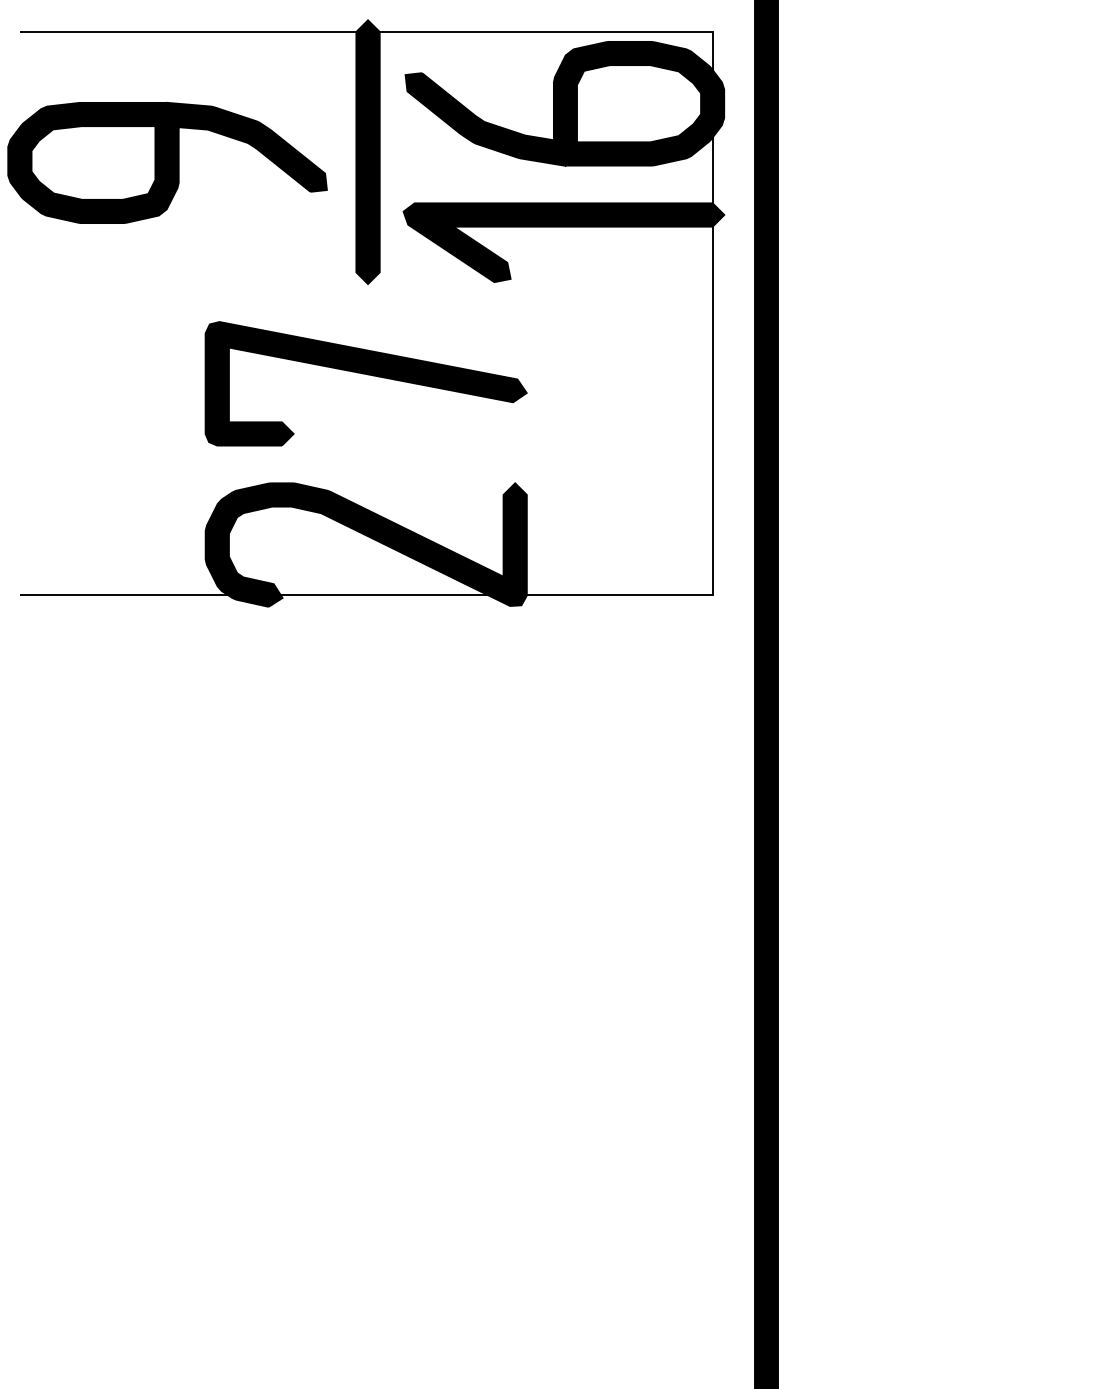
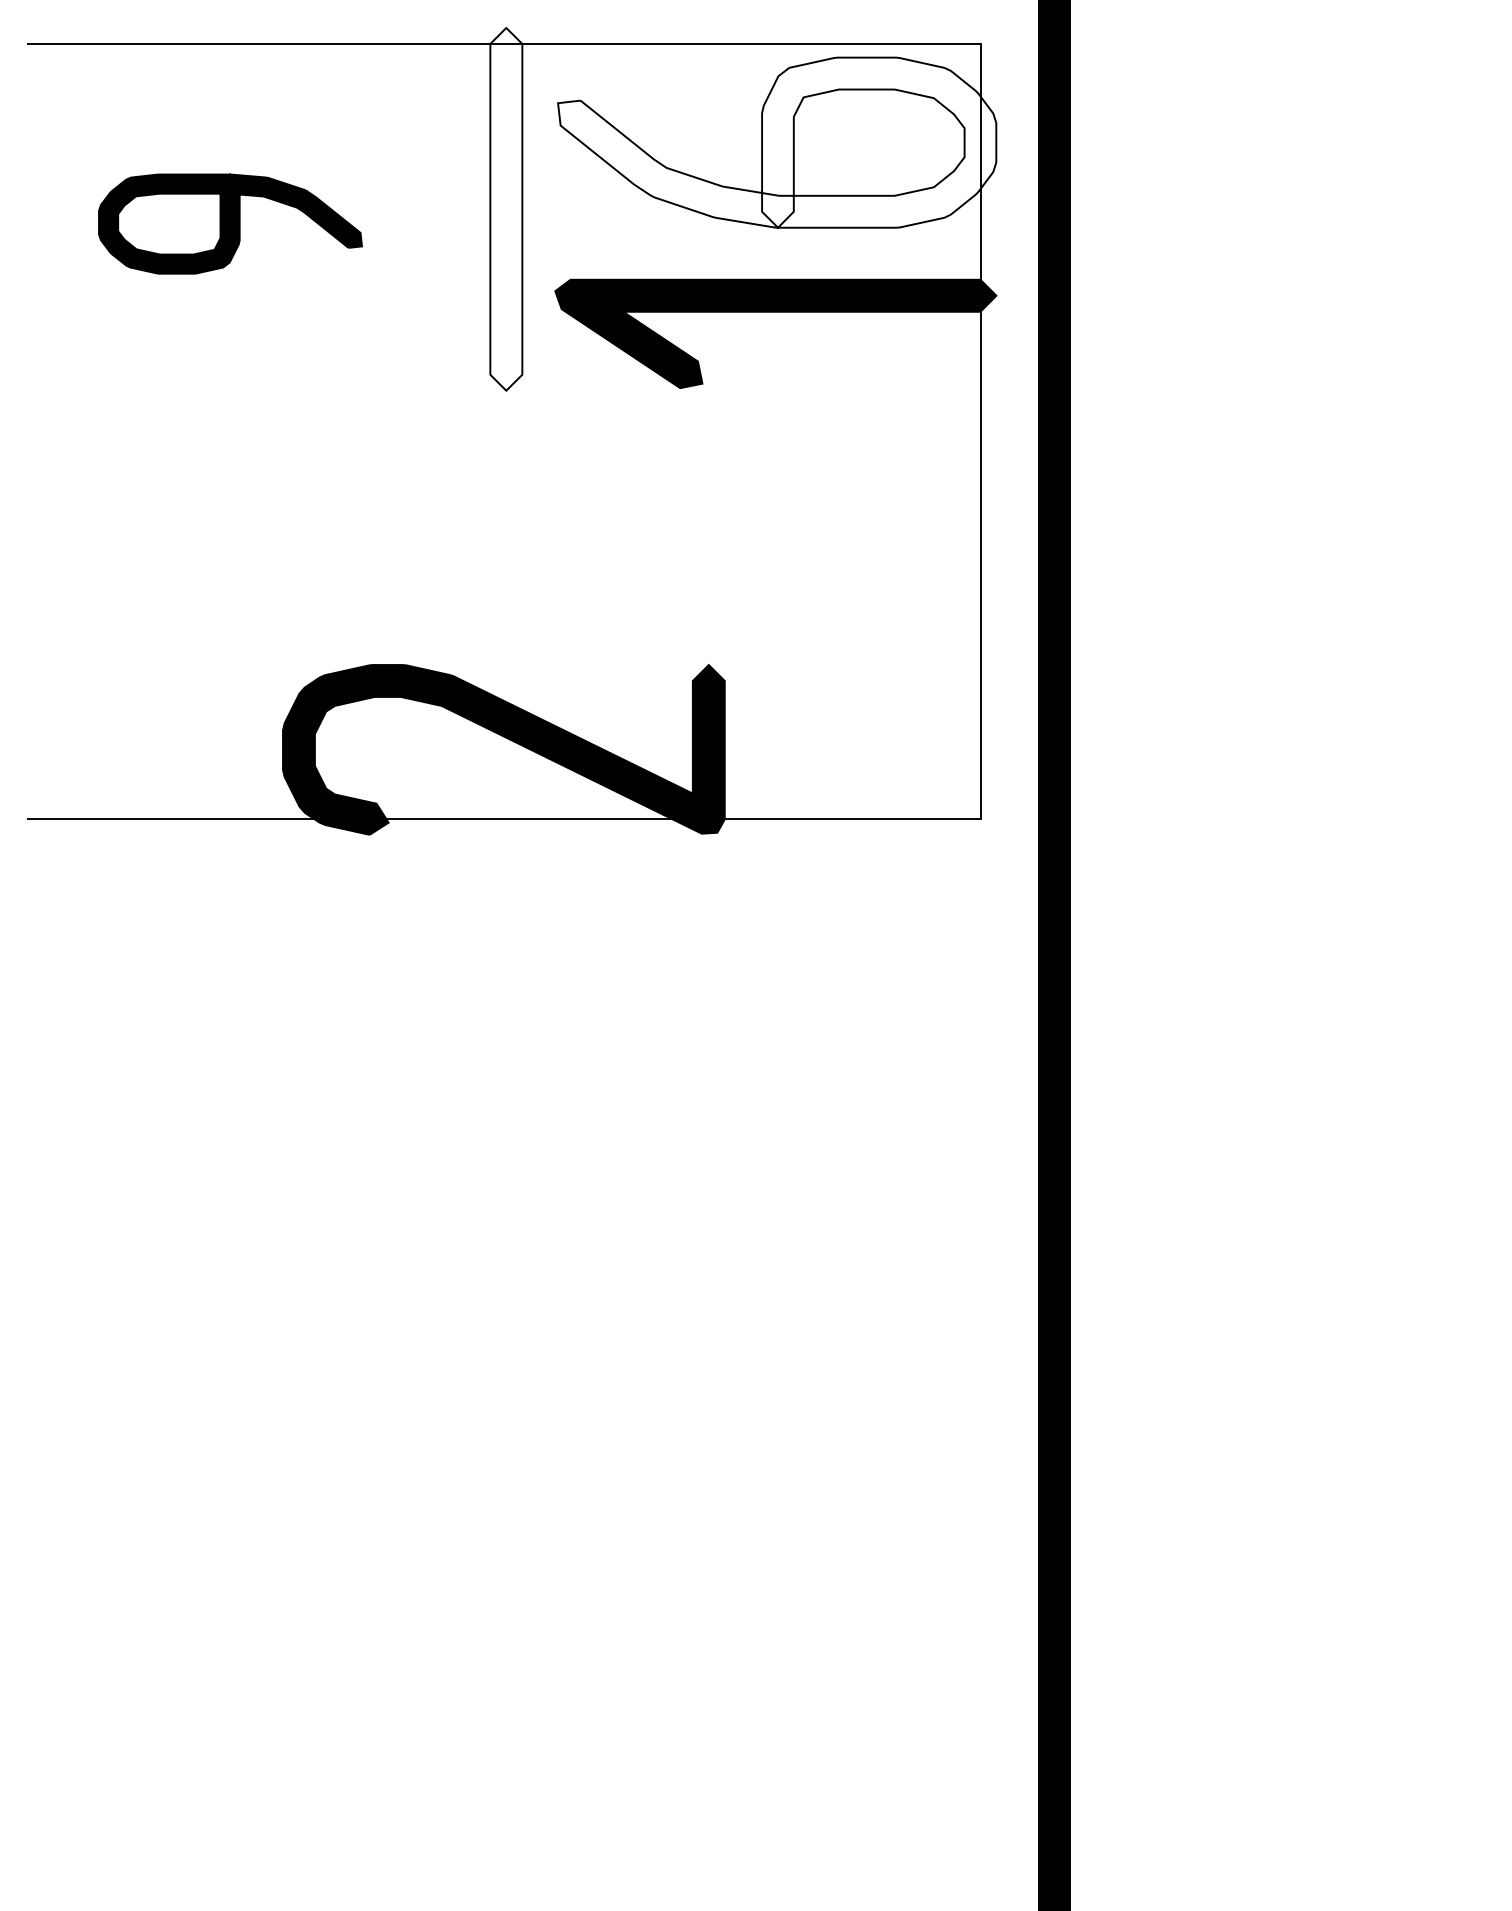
fill: (565, 103) -> (777, 142), removed
fill: (368, 151) -> (506, 208), removed
part: (167, 162) -> (230, 223), size x0.6
part: (368, 375) -> (507, 516), removed

